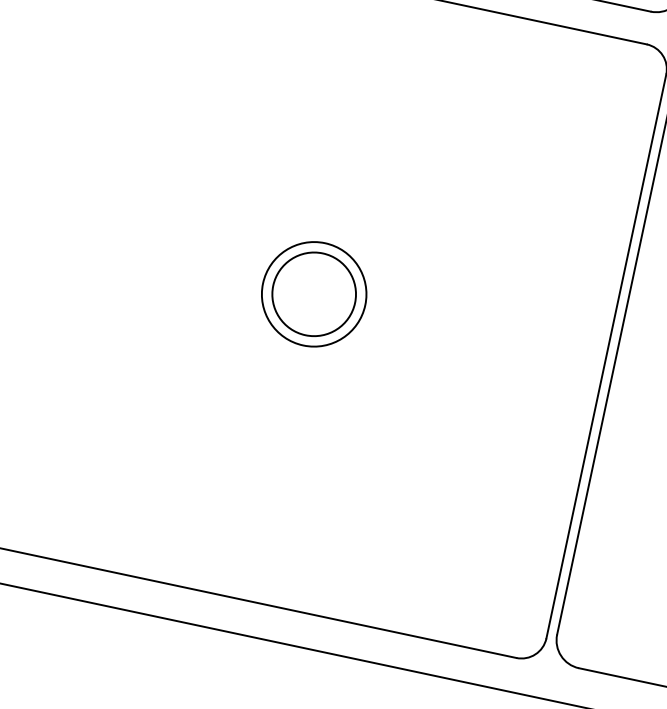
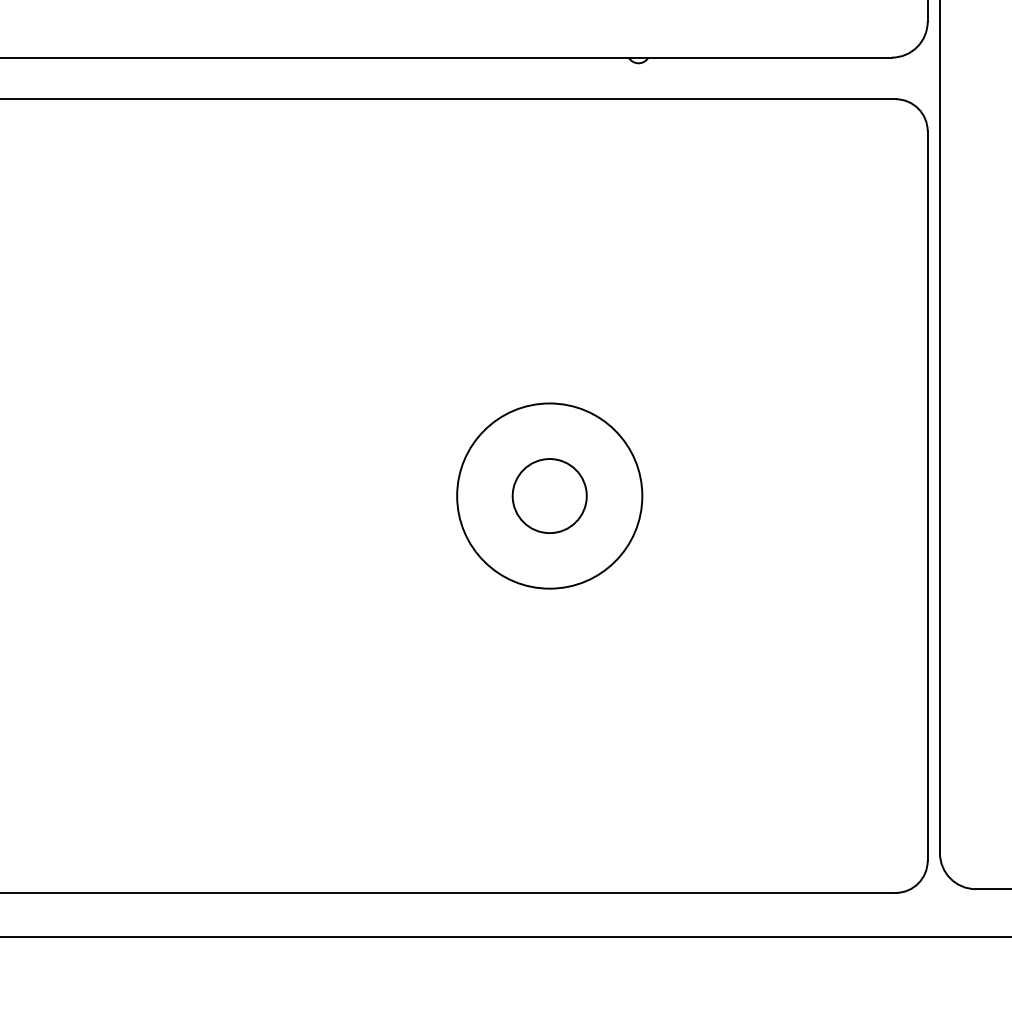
circle: (314, 293) -> (549, 495), size x0.7
circle: (314, 293) -> (549, 495), size x1.4

